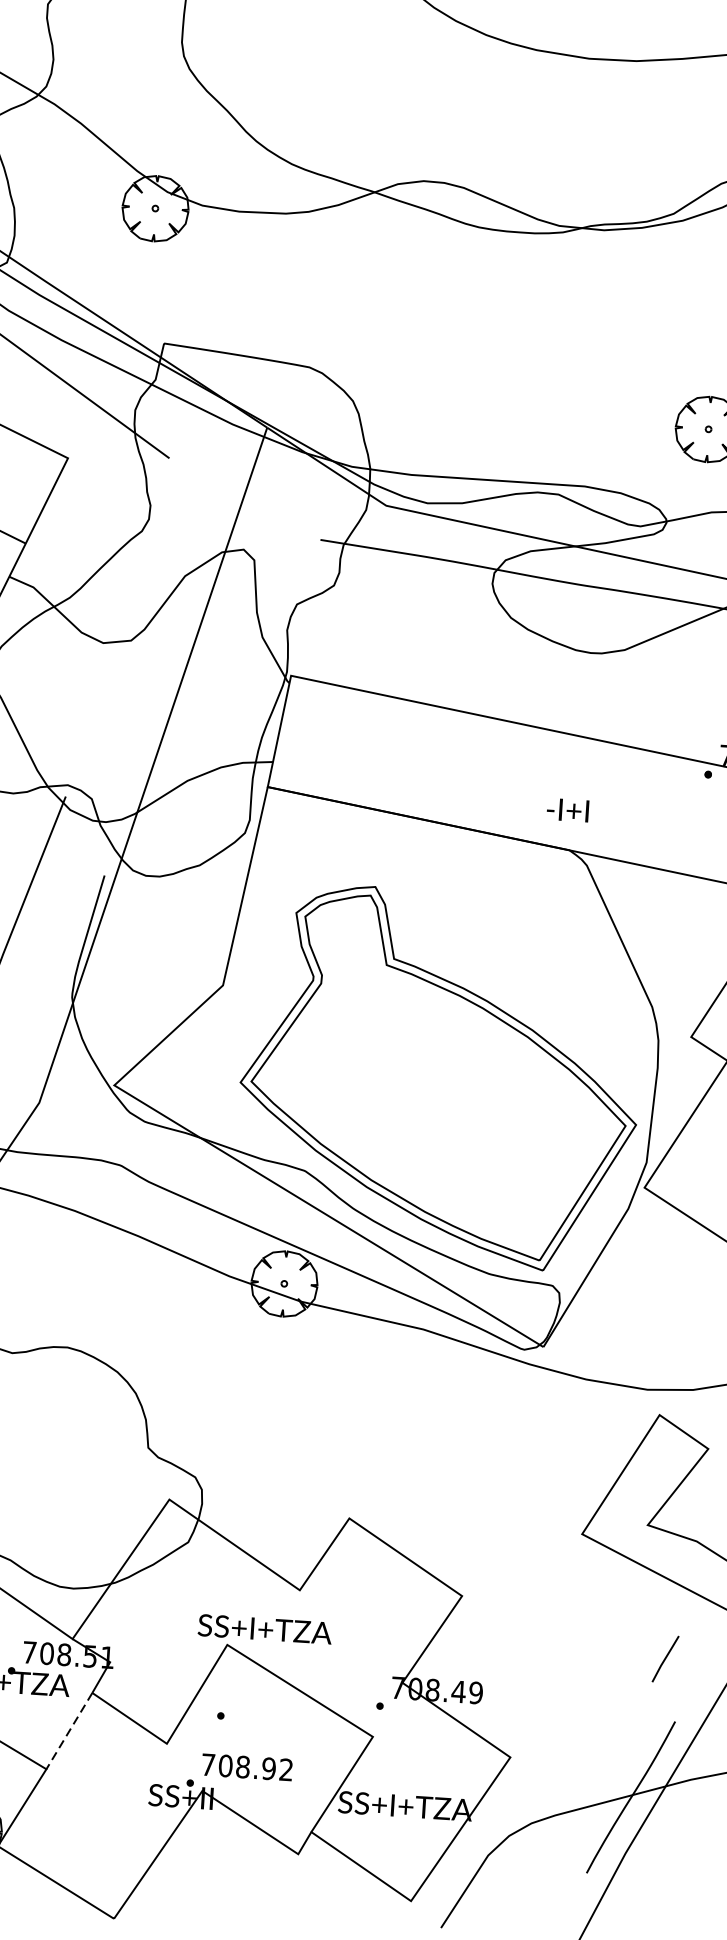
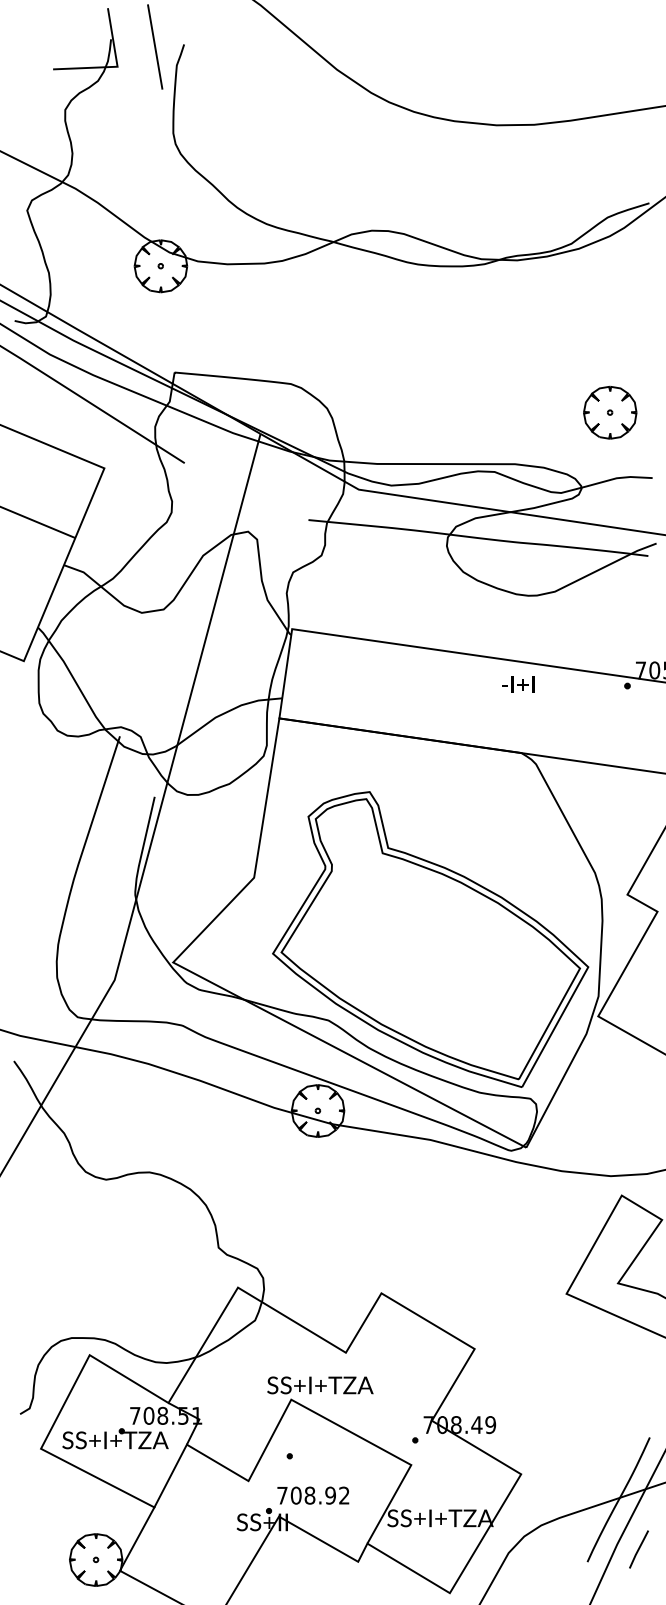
text: (568, 810) -> (518, 684), moved
line: (664, 1659) -> (638, 1549), moved
line: (69, 1731) -> (170, 1476), dashed -> solid

